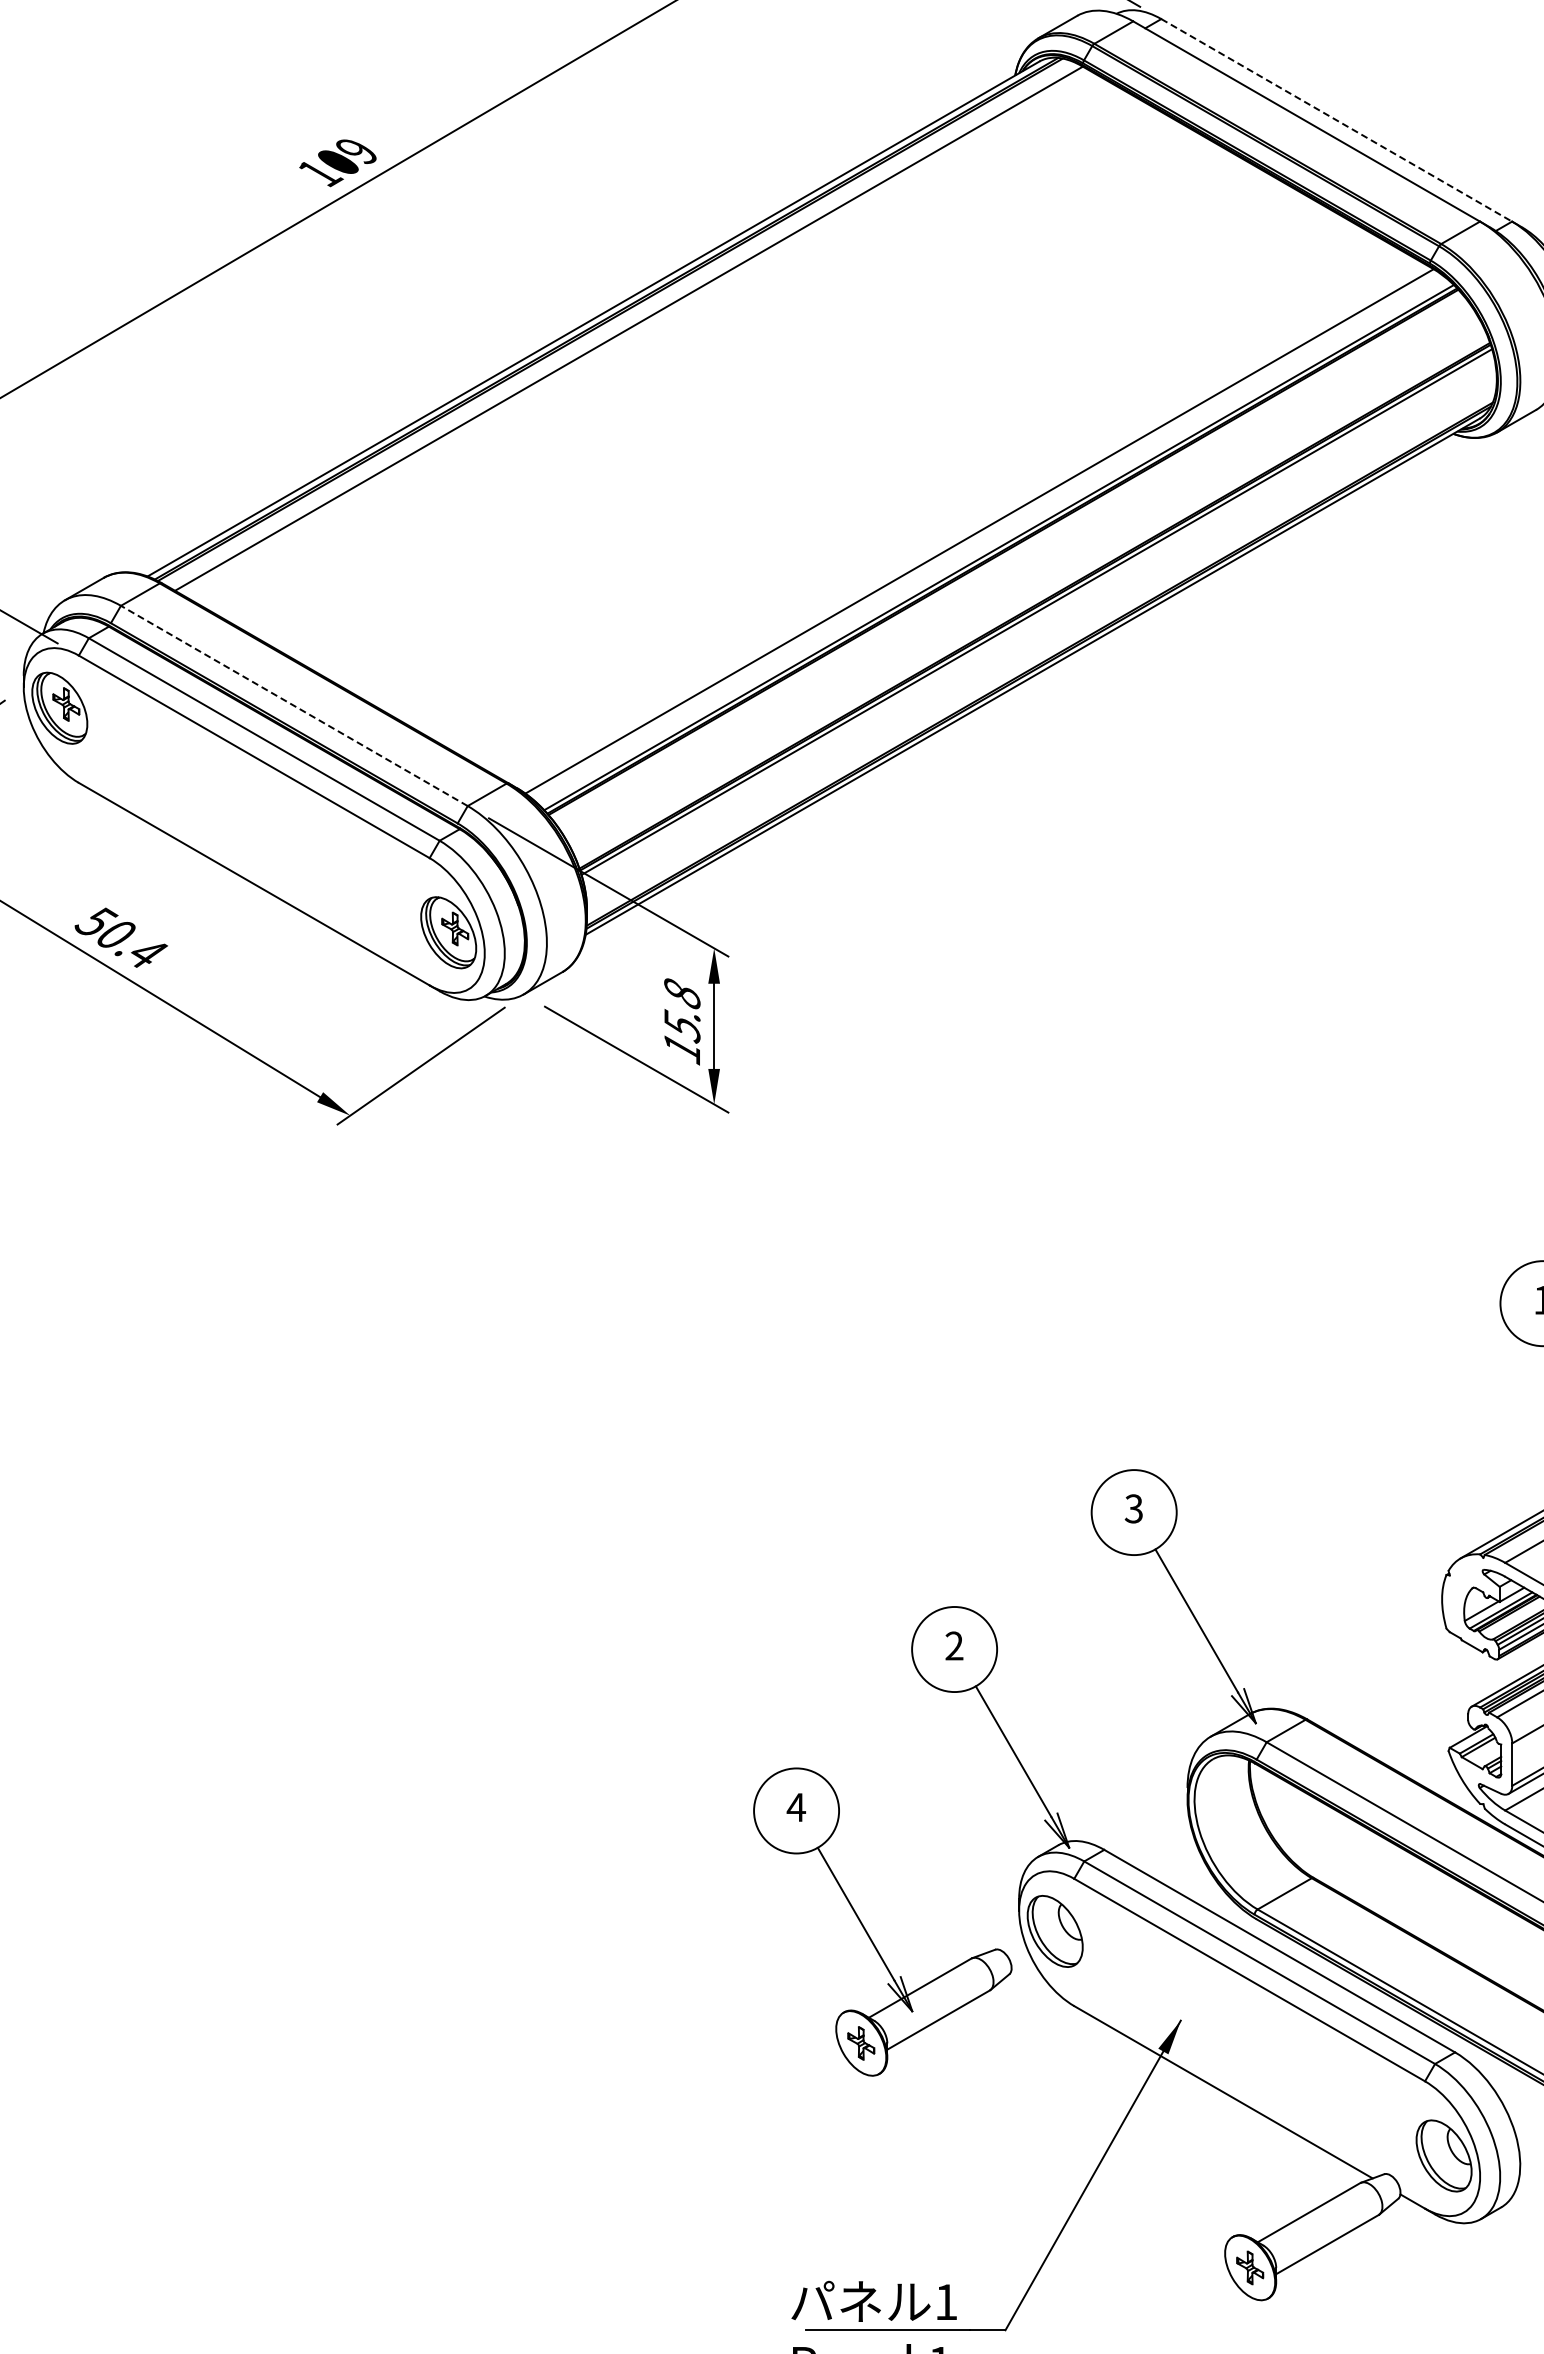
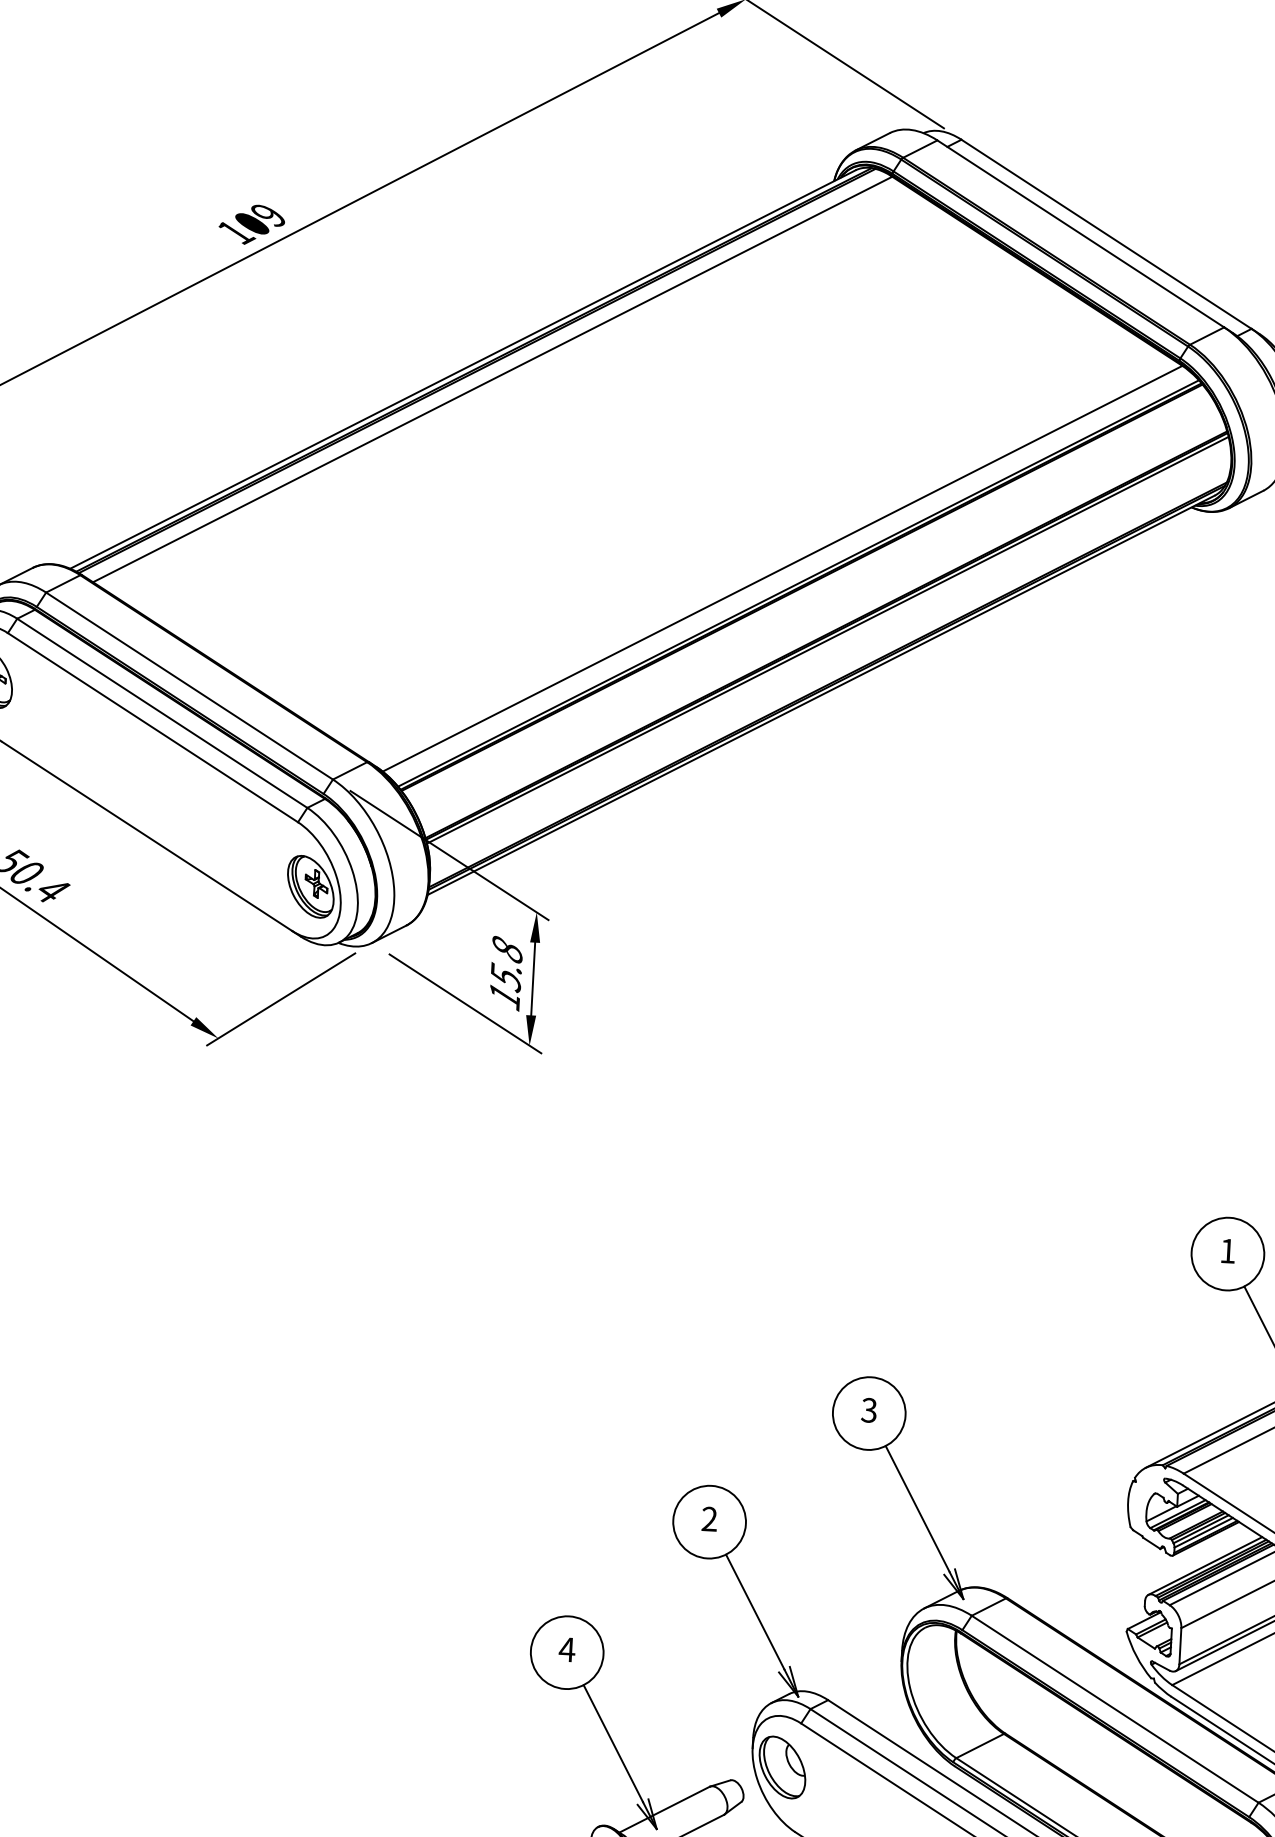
line: (1336, 120) -> (1106, 234), dashed -> solid
line: (293, 705) -> (188, 685), dashed -> solid

